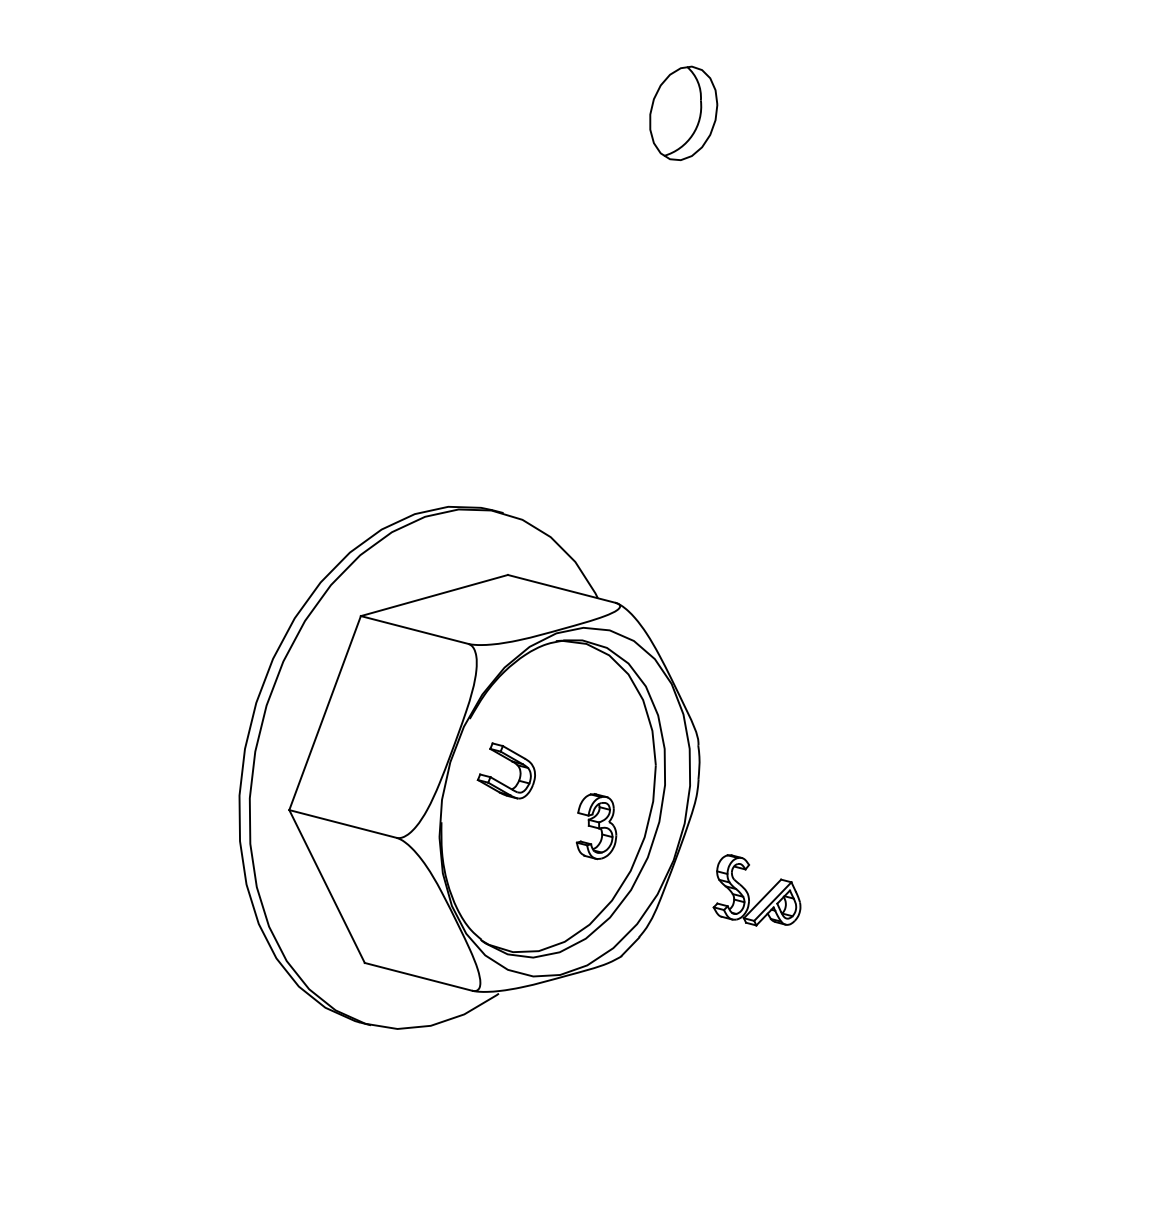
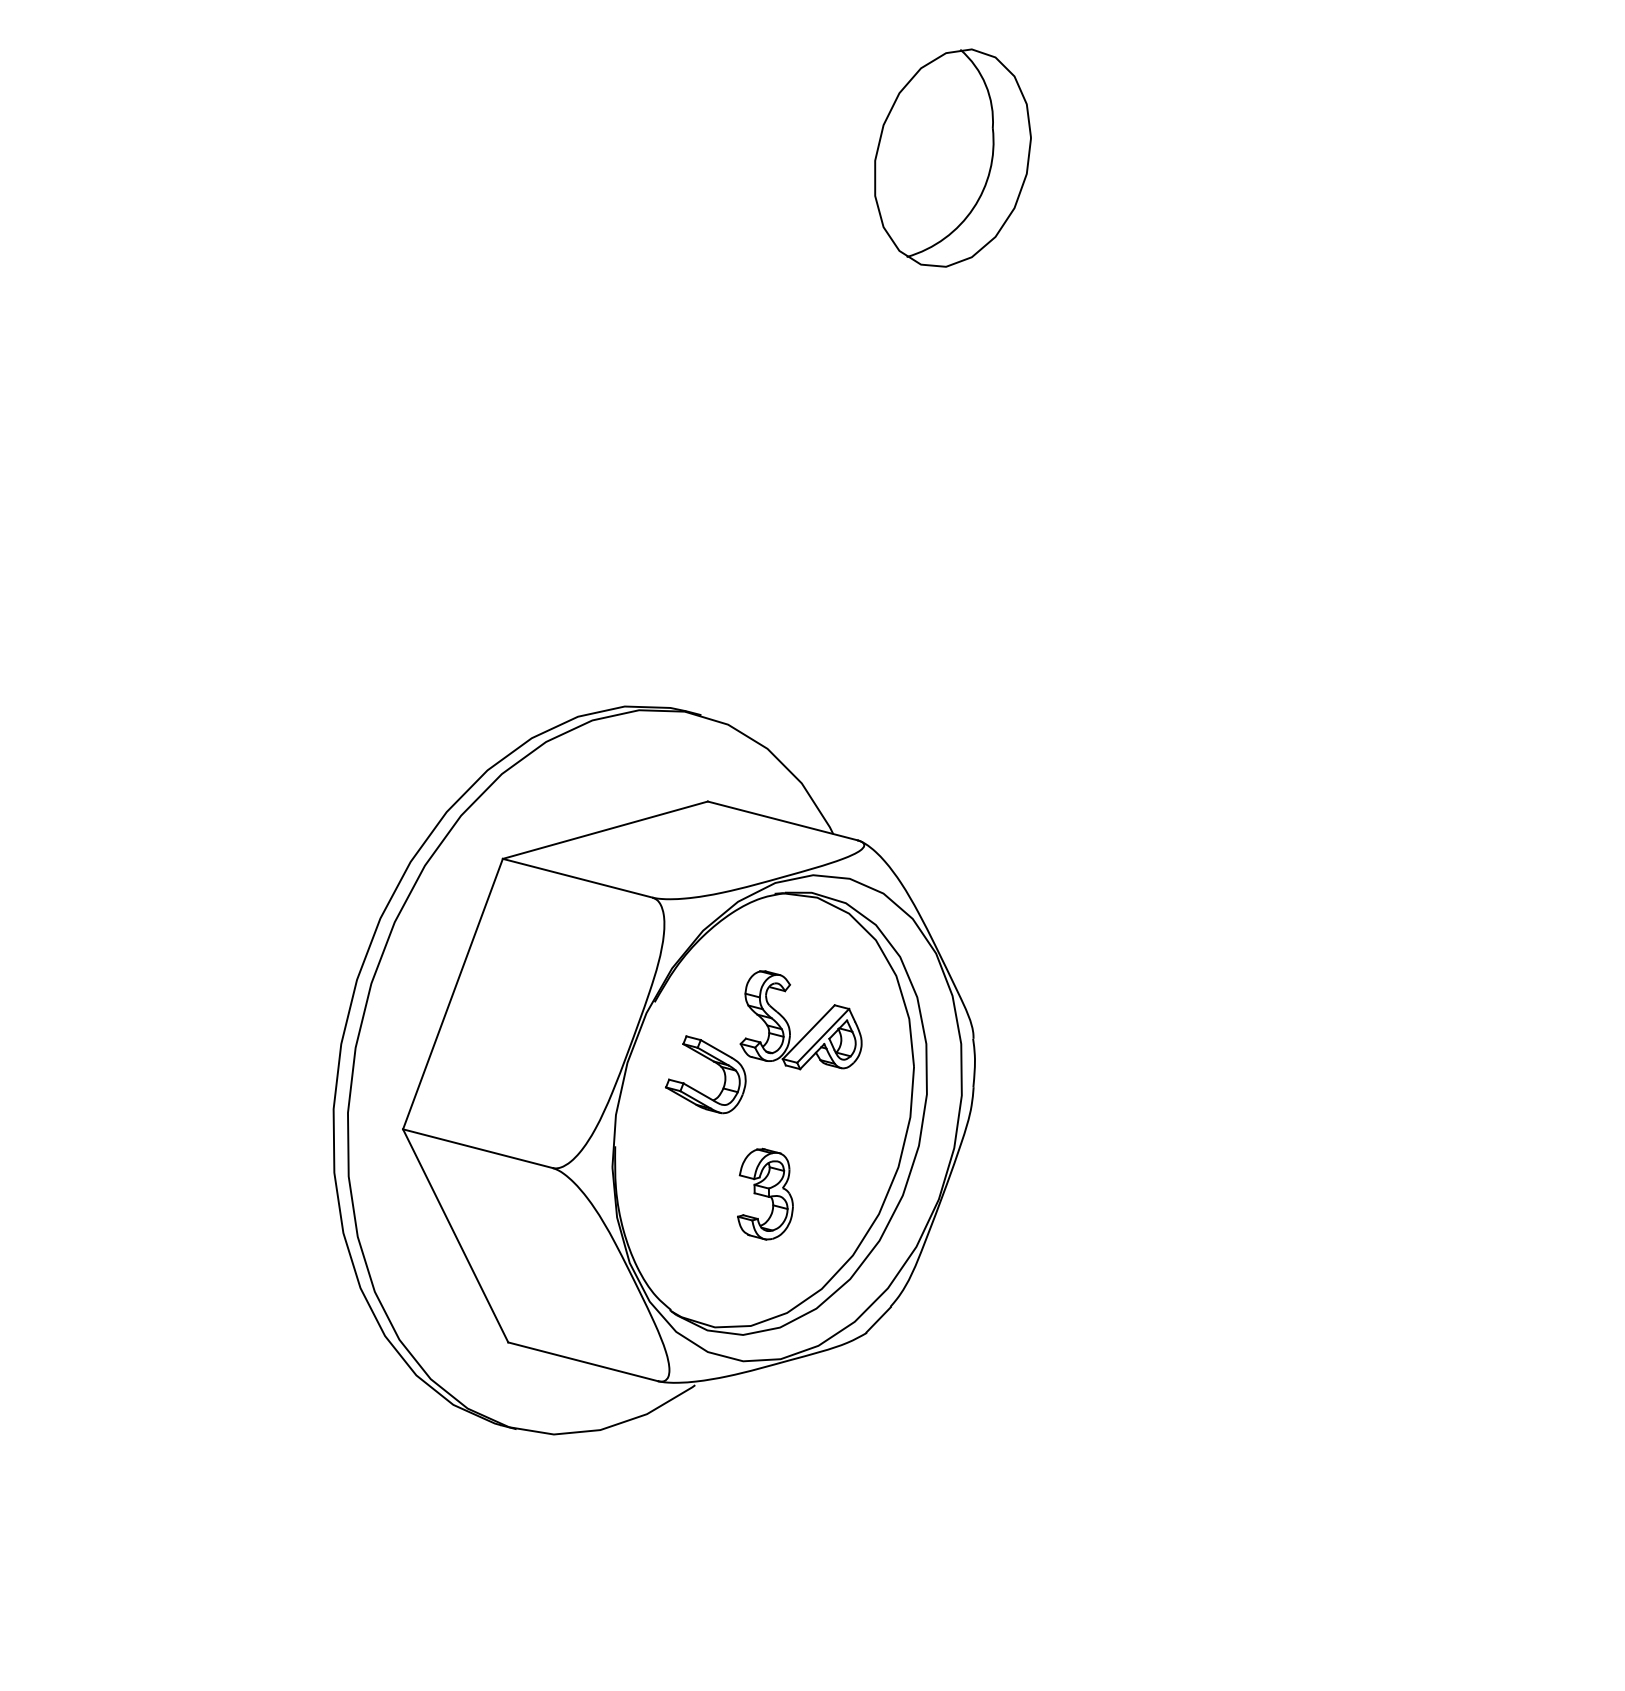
part: (683, 112) -> (952, 157), size x1.67
part: (596, 825) -> (765, 1193), moved
part: (748, 894) -> (789, 1025), moved

